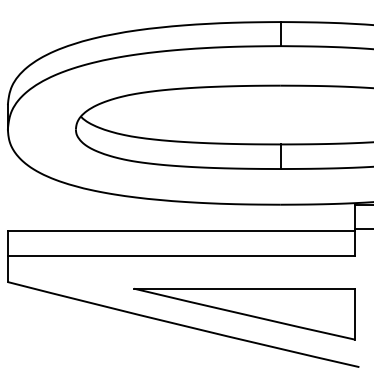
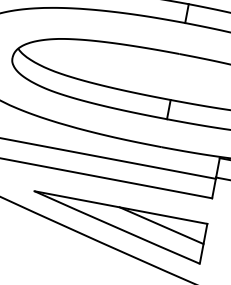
line: (298, 301) -> (161, 225), added

